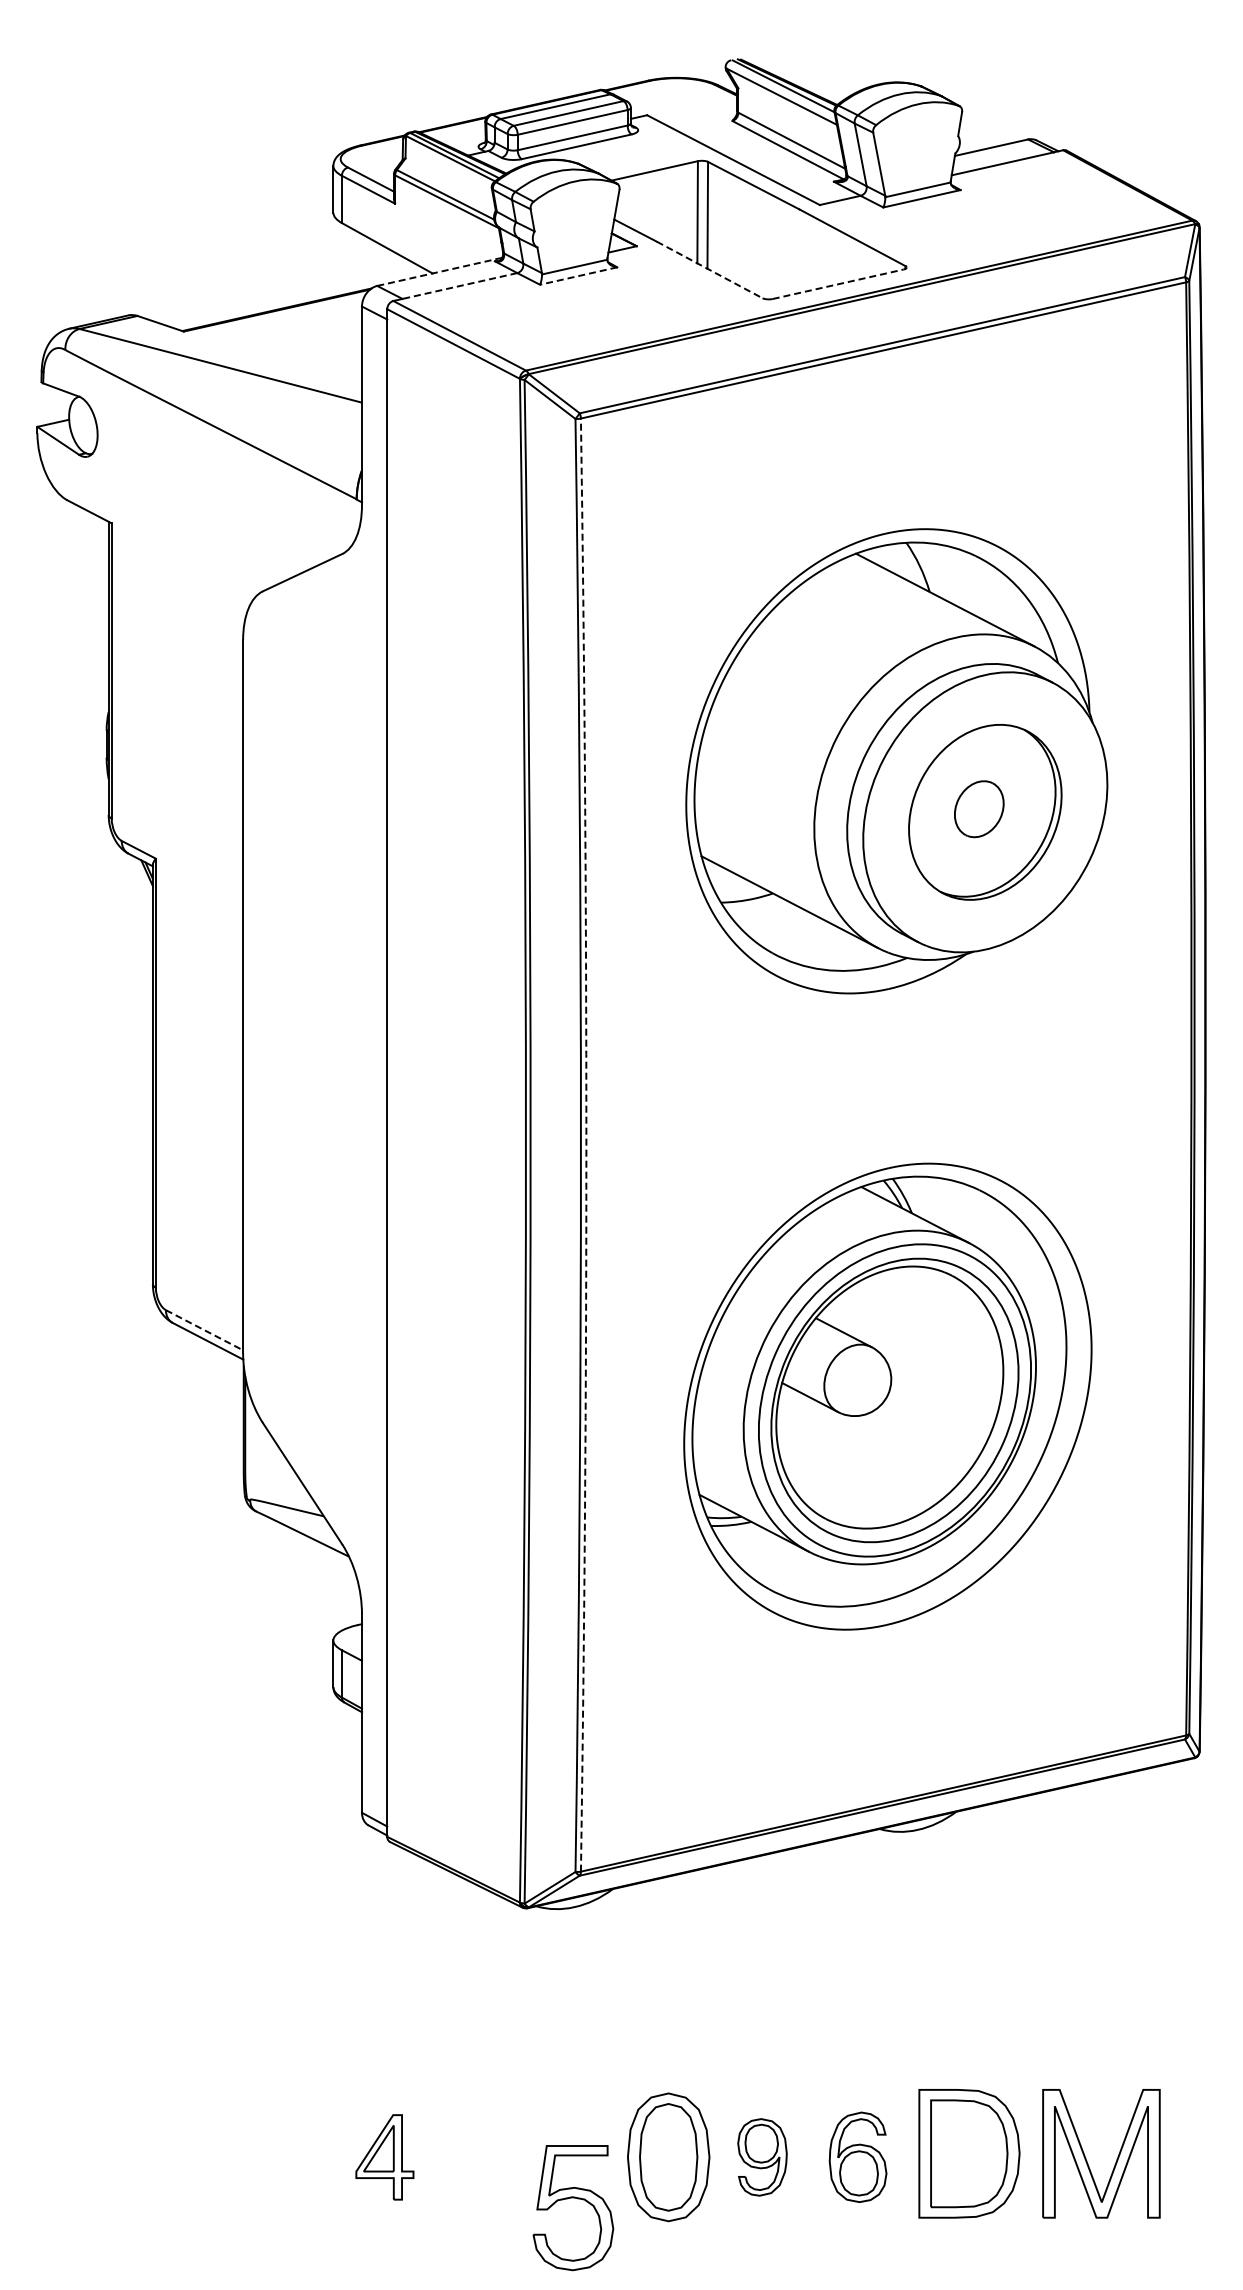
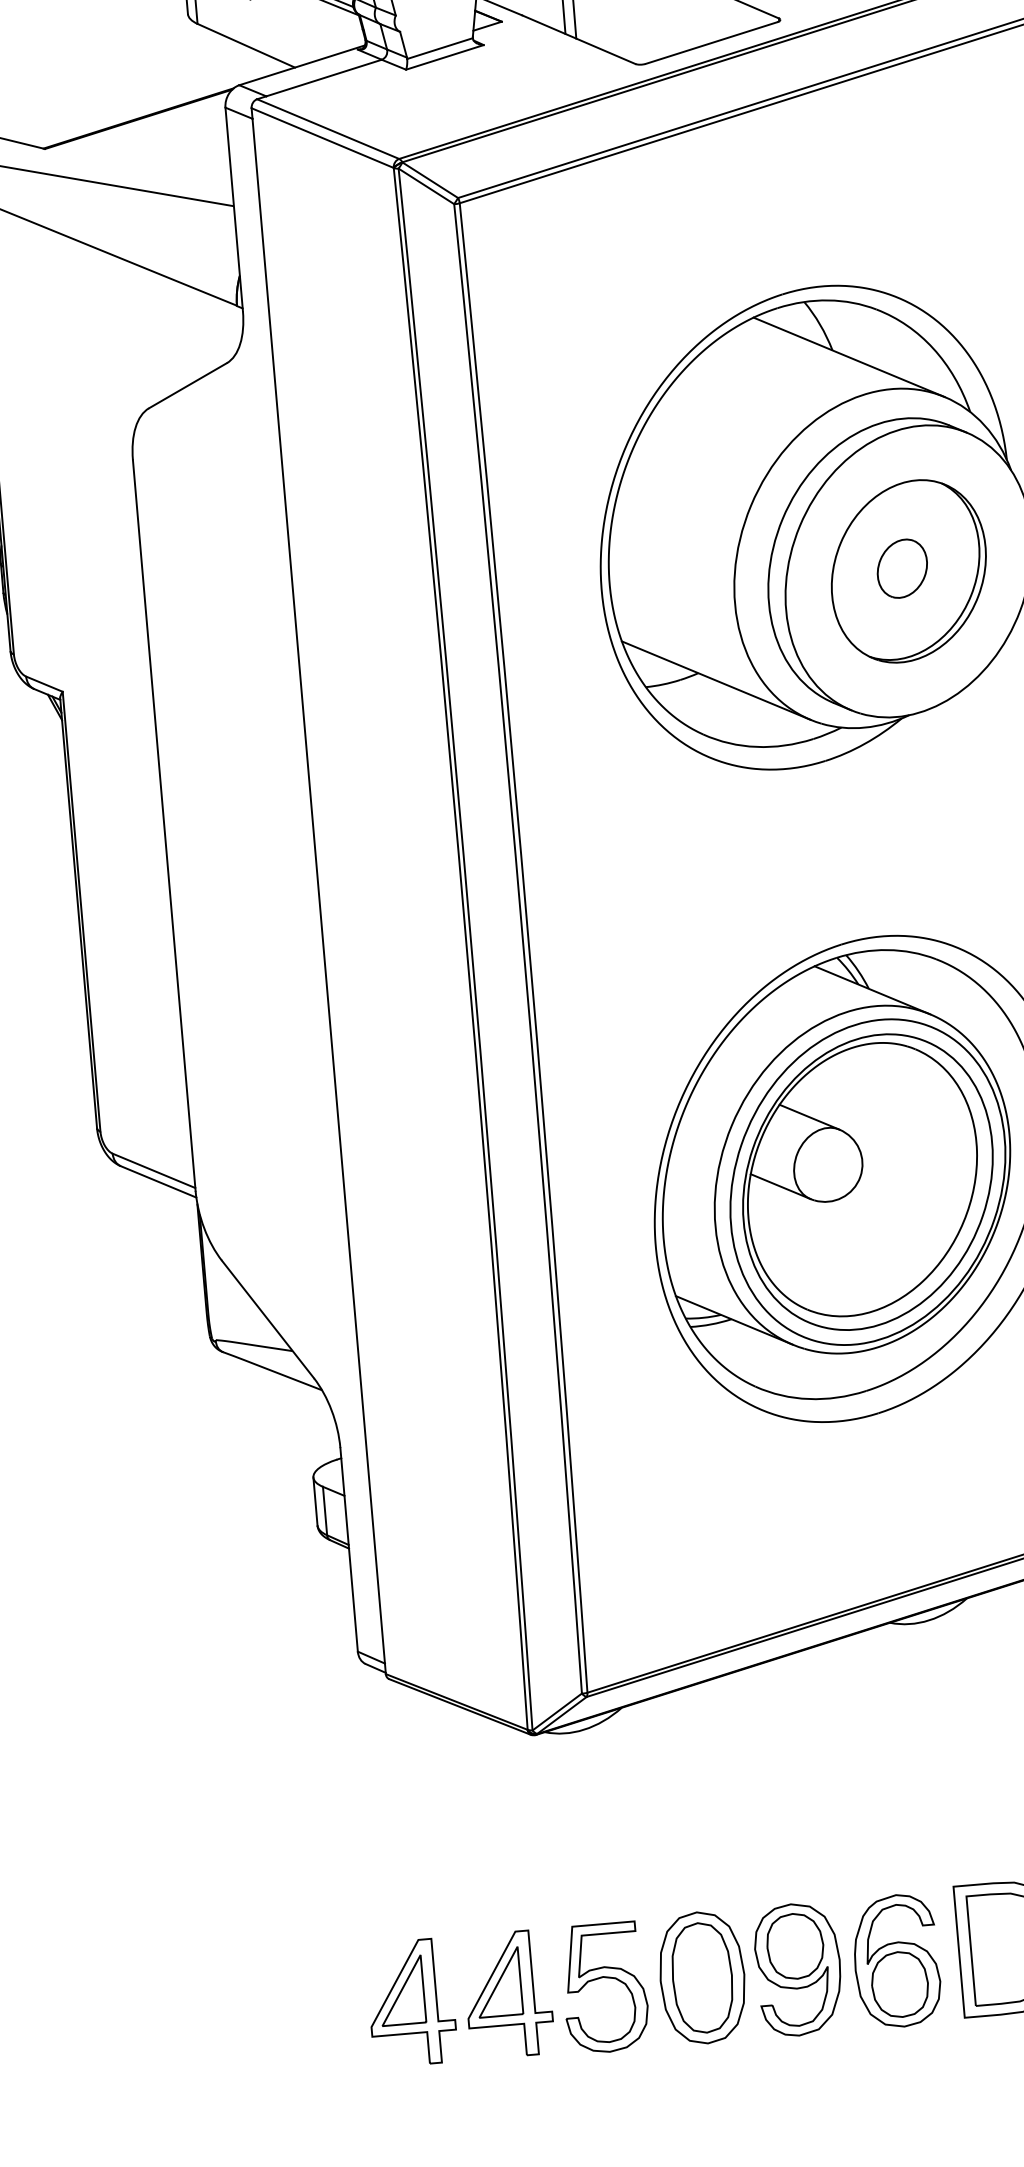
line: (709, 269) -> (578, 39), dashed -> solid
line: (440, 271) -> (302, 64), dashed -> solid
line: (578, 276) -> (444, 57), dashed -> solid
line: (838, 284) -> (711, 43), dashed -> solid
line: (459, 286) -> (323, 78), dashed -> solid
arc: (586, 1145) -> (529, 947), dashed -> solid
line: (204, 1330) -> (154, 1171), dashed -> solid
part: (384, 2157) -> (411, 2003), size x1.43
part: (479, 2157) -> (508, 1994), added
part: (762, 2157) -> (798, 1969), size x1.67
part: (857, 2157) -> (896, 1961), size x1.43
part: (577, 2199) -> (608, 1978), moved

